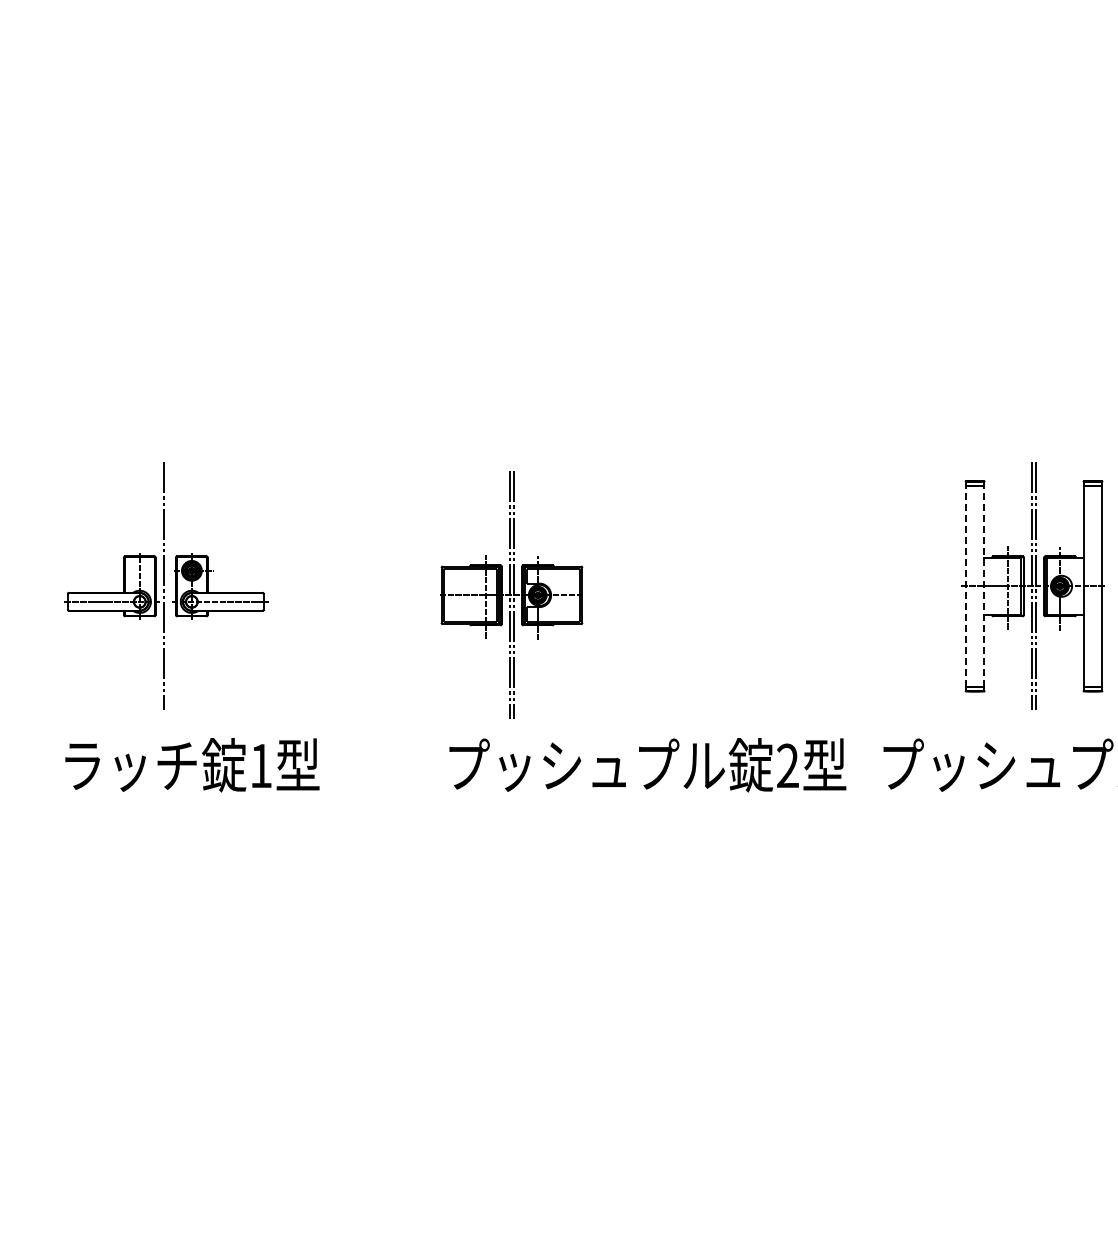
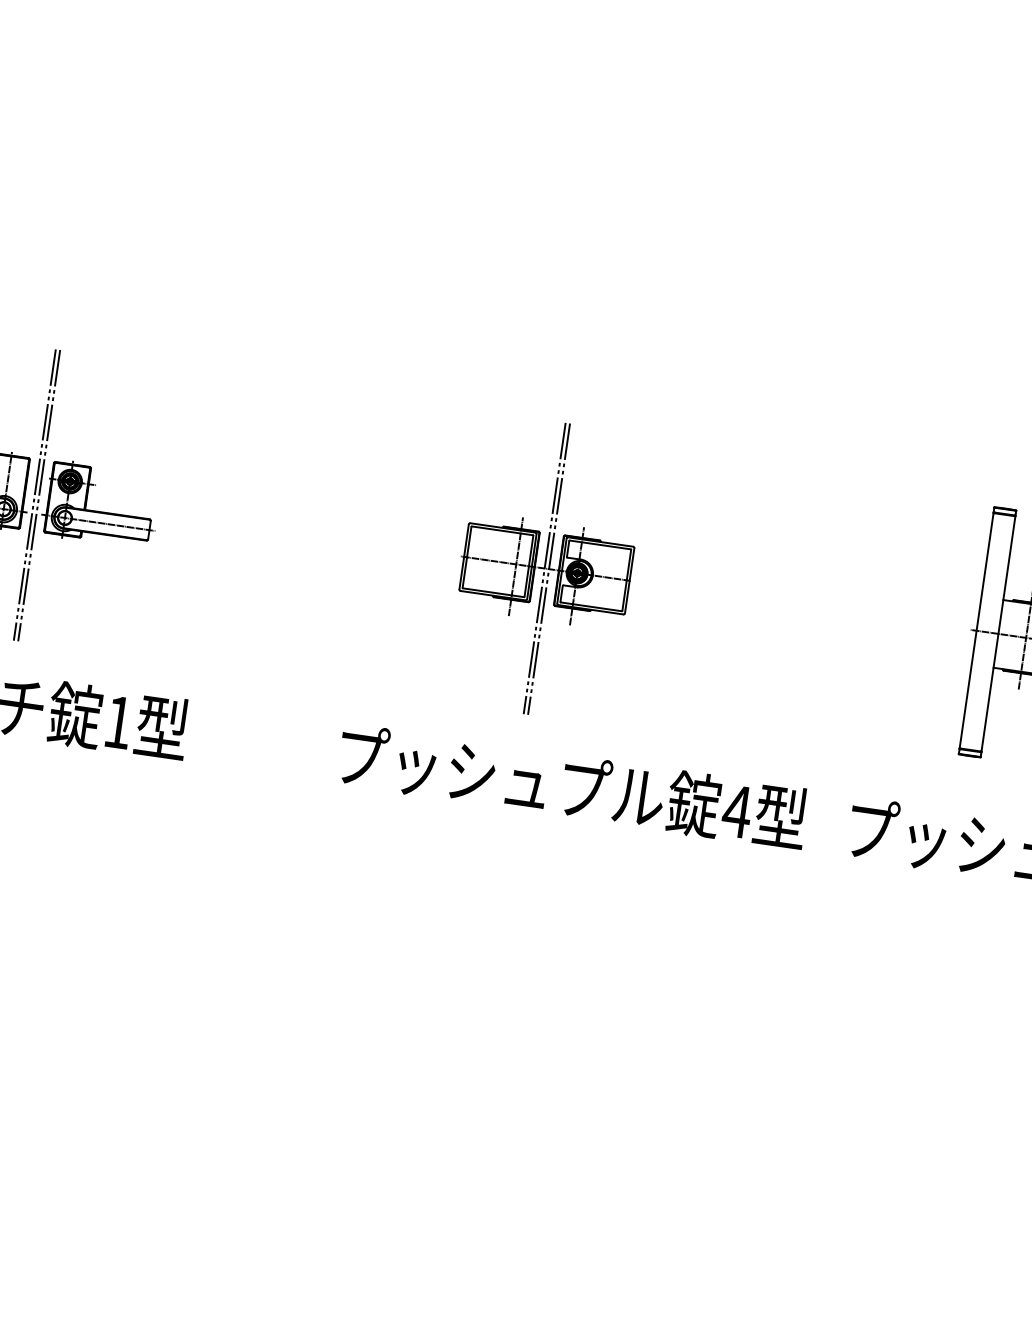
line: (965, 585) -> (976, 629), dashed -> solid
line: (984, 585) -> (998, 632), dashed -> solid
line: (167, 586) -> (38, 495), added
part: (511, 594) -> (546, 567), moved
text: (787, 765) -> (736, 810), 2 -> 4

